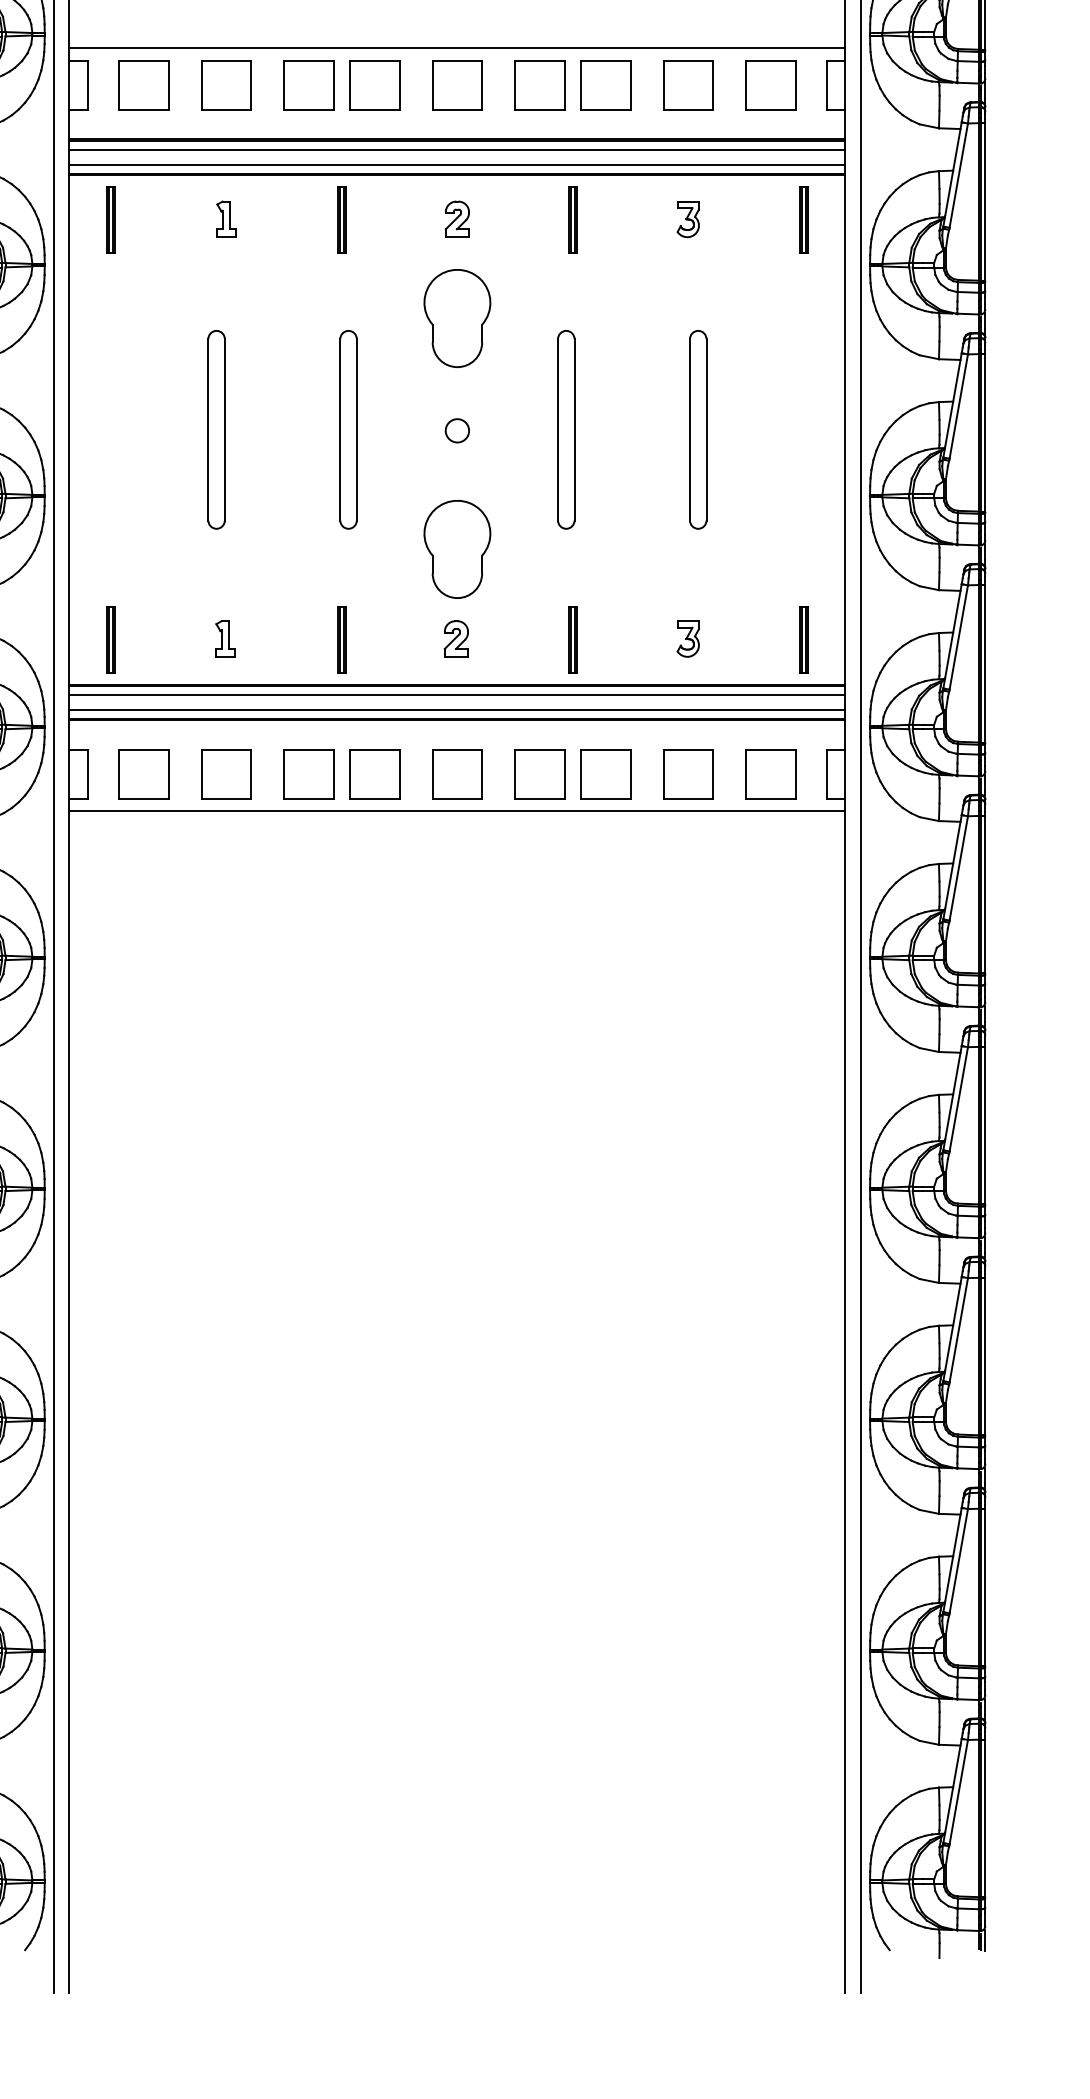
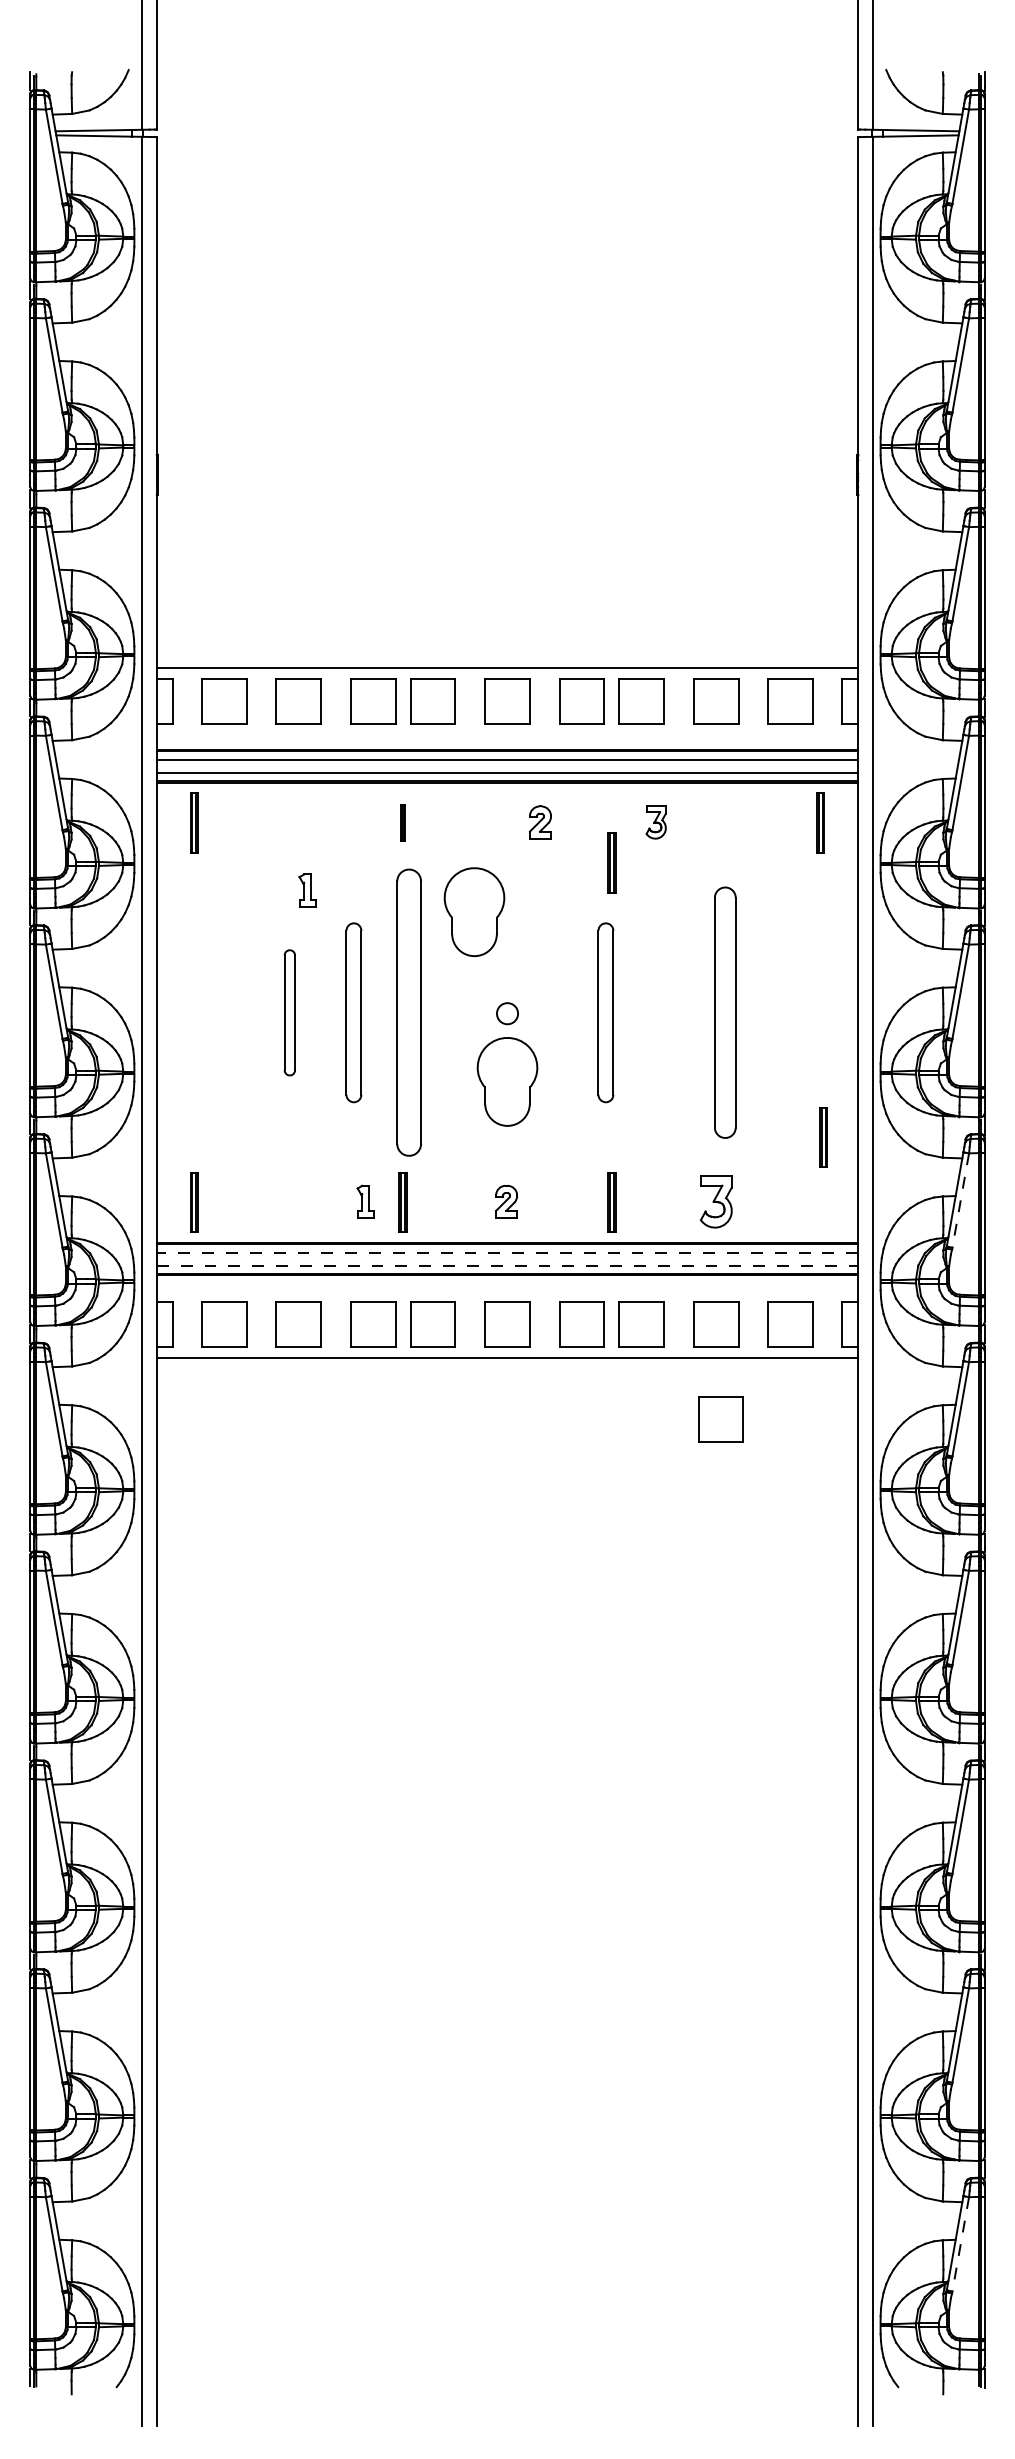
part: (226, 219) -> (307, 890), moved
part: (341, 219) -> (402, 822), size x0.6
part: (457, 219) -> (540, 822), moved
part: (572, 219) -> (611, 862), moved
part: (687, 219) -> (655, 822), moved
part: (457, 317) -> (474, 911), moved
part: (216, 429) -> (289, 1012), size x0.7
part: (287, 429) -> (353, 1012), added
part: (347, 429) -> (408, 1012), size x1.6
part: (697, 429) -> (724, 1012), size x1.4
part: (457, 548) -> (507, 1081), moved
line: (958, 637) -> (960, 1200), solid -> dashed
part: (225, 638) -> (365, 1201), moved
part: (687, 638) -> (715, 1201), size x1.6
part: (803, 639) -> (823, 1137), moved
line: (457, 694) -> (507, 1252), solid -> dashed
line: (457, 710) -> (507, 1266), solid -> dashed
part: (693, 879) -> (720, 1419), added
line: (958, 1792) -> (960, 2244), solid -> dashed

